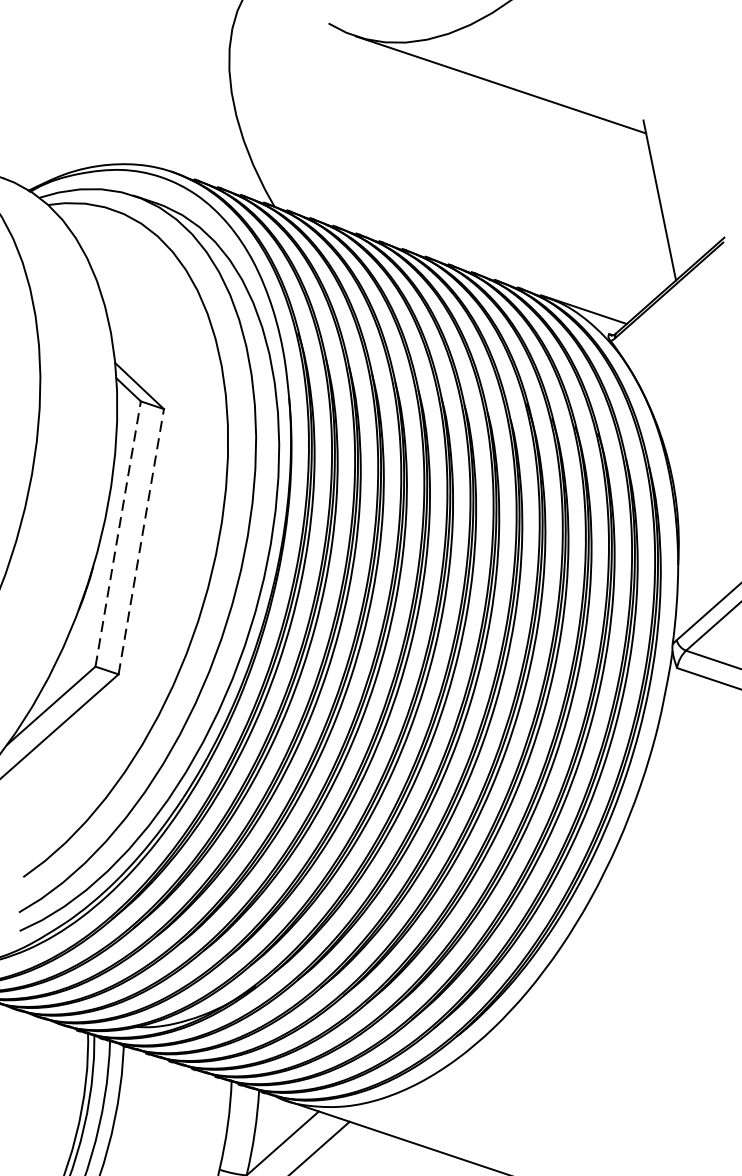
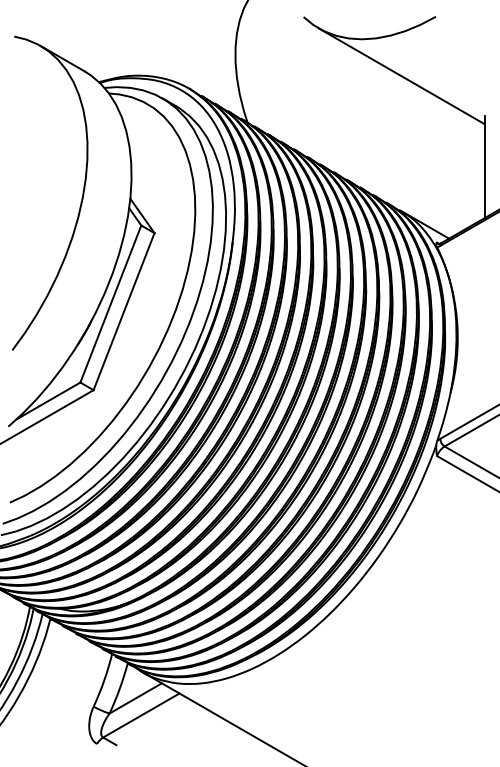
line: (119, 532) -> (111, 303), dashed -> solid
line: (141, 541) -> (124, 311), dashed -> solid

